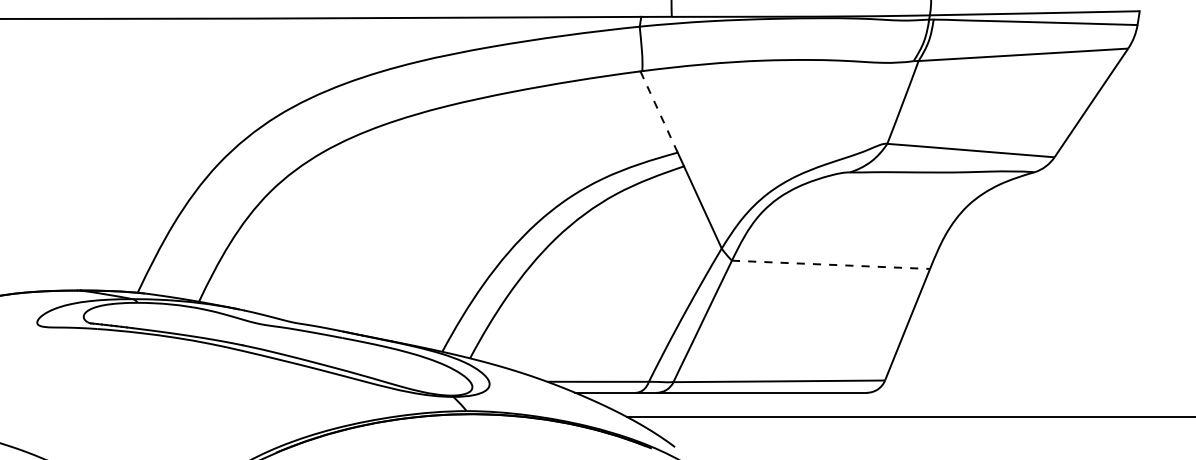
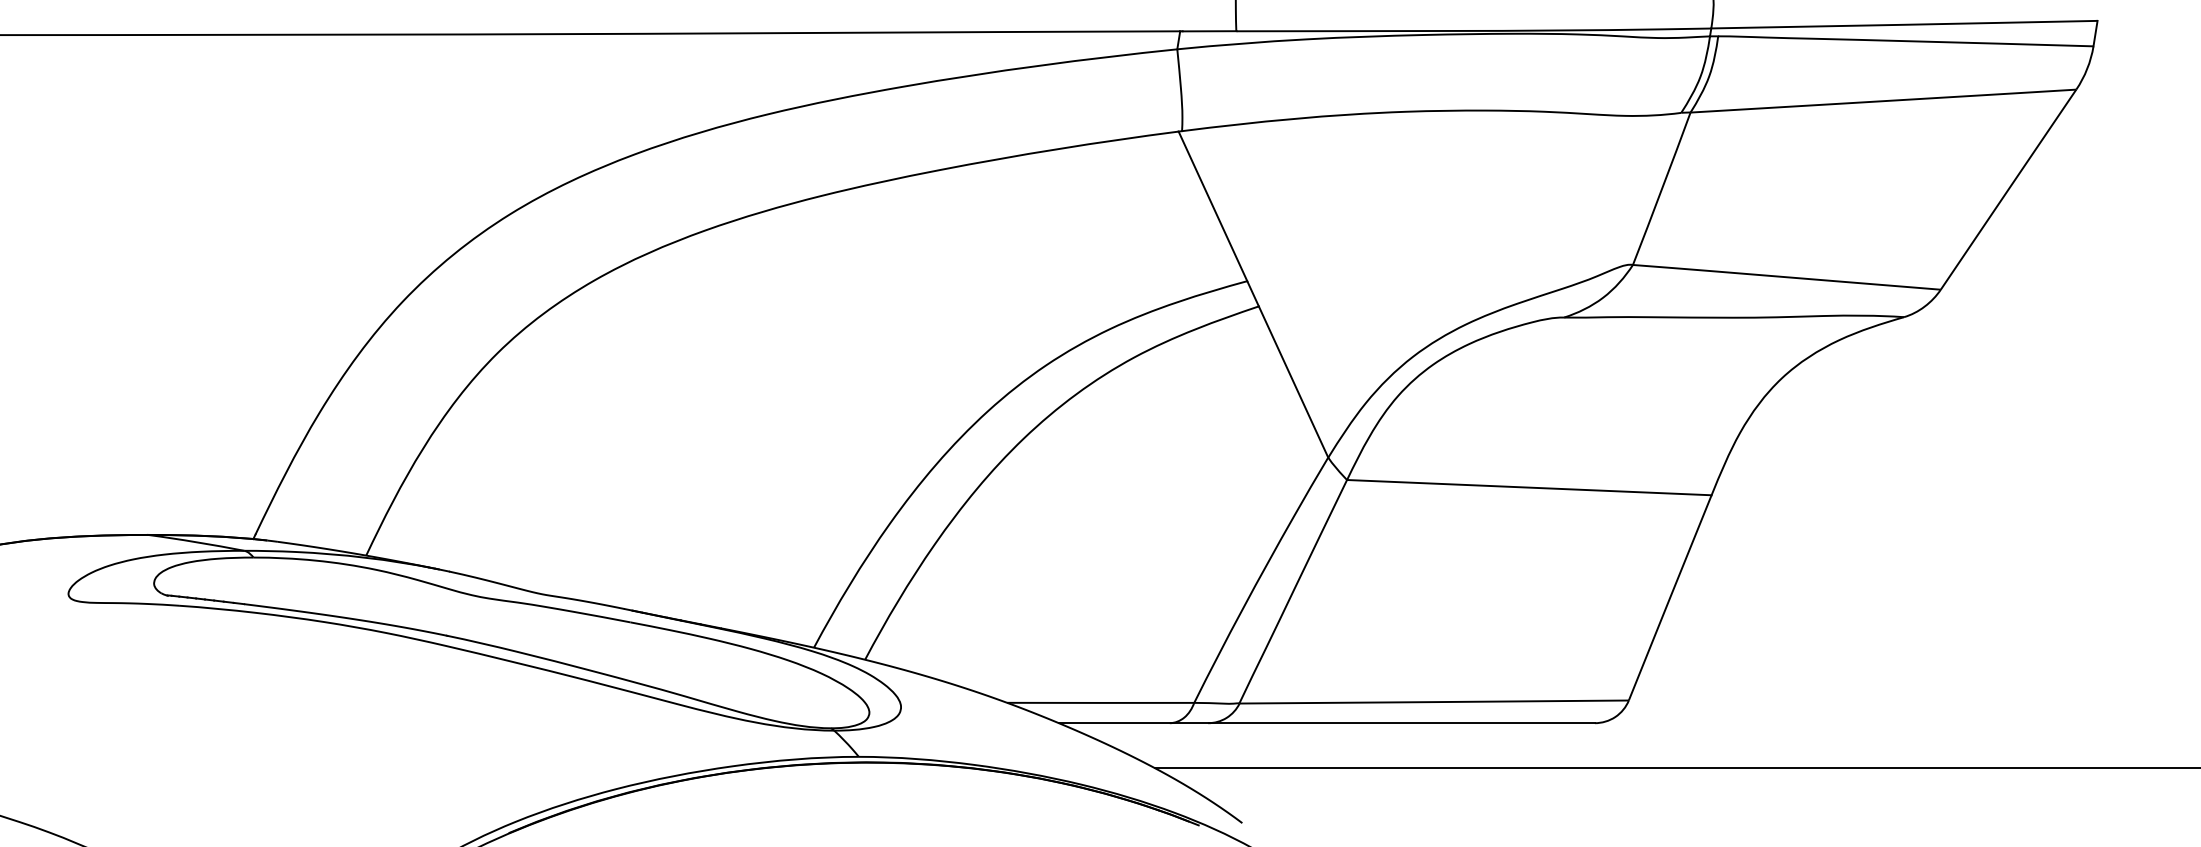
line: (659, 112) -> (1213, 207), dashed -> solid
line: (831, 264) -> (1530, 486), dashed -> solid

